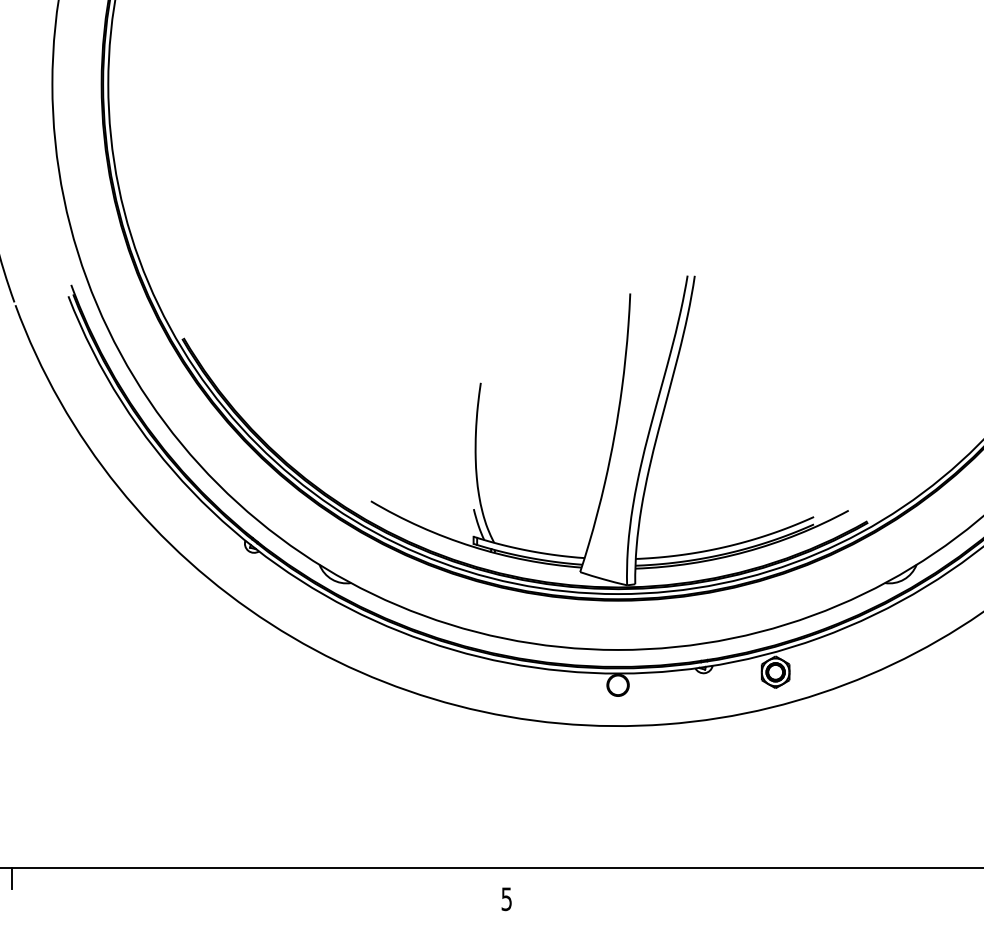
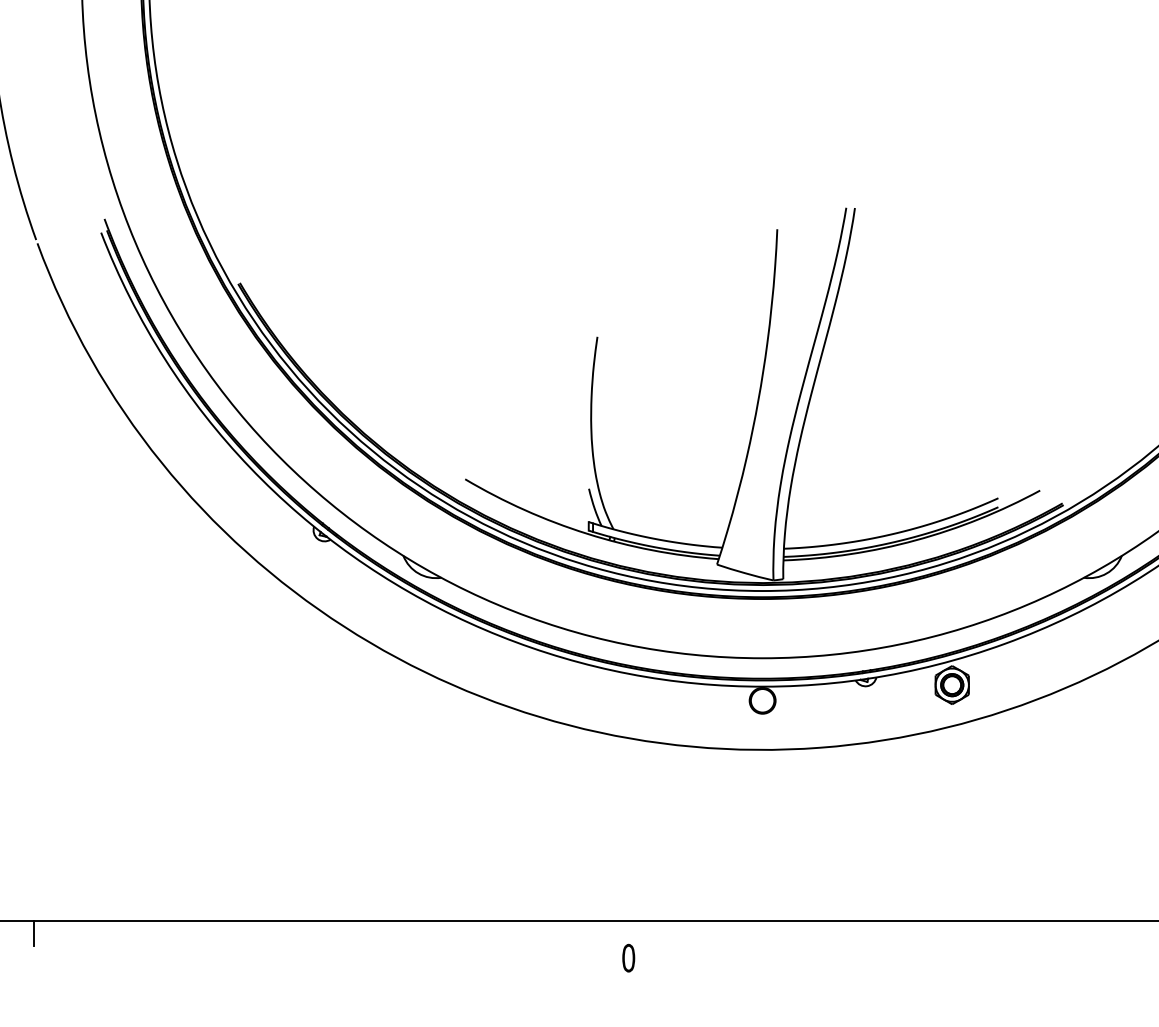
text: (506, 899) -> (628, 958), 5 -> 0

